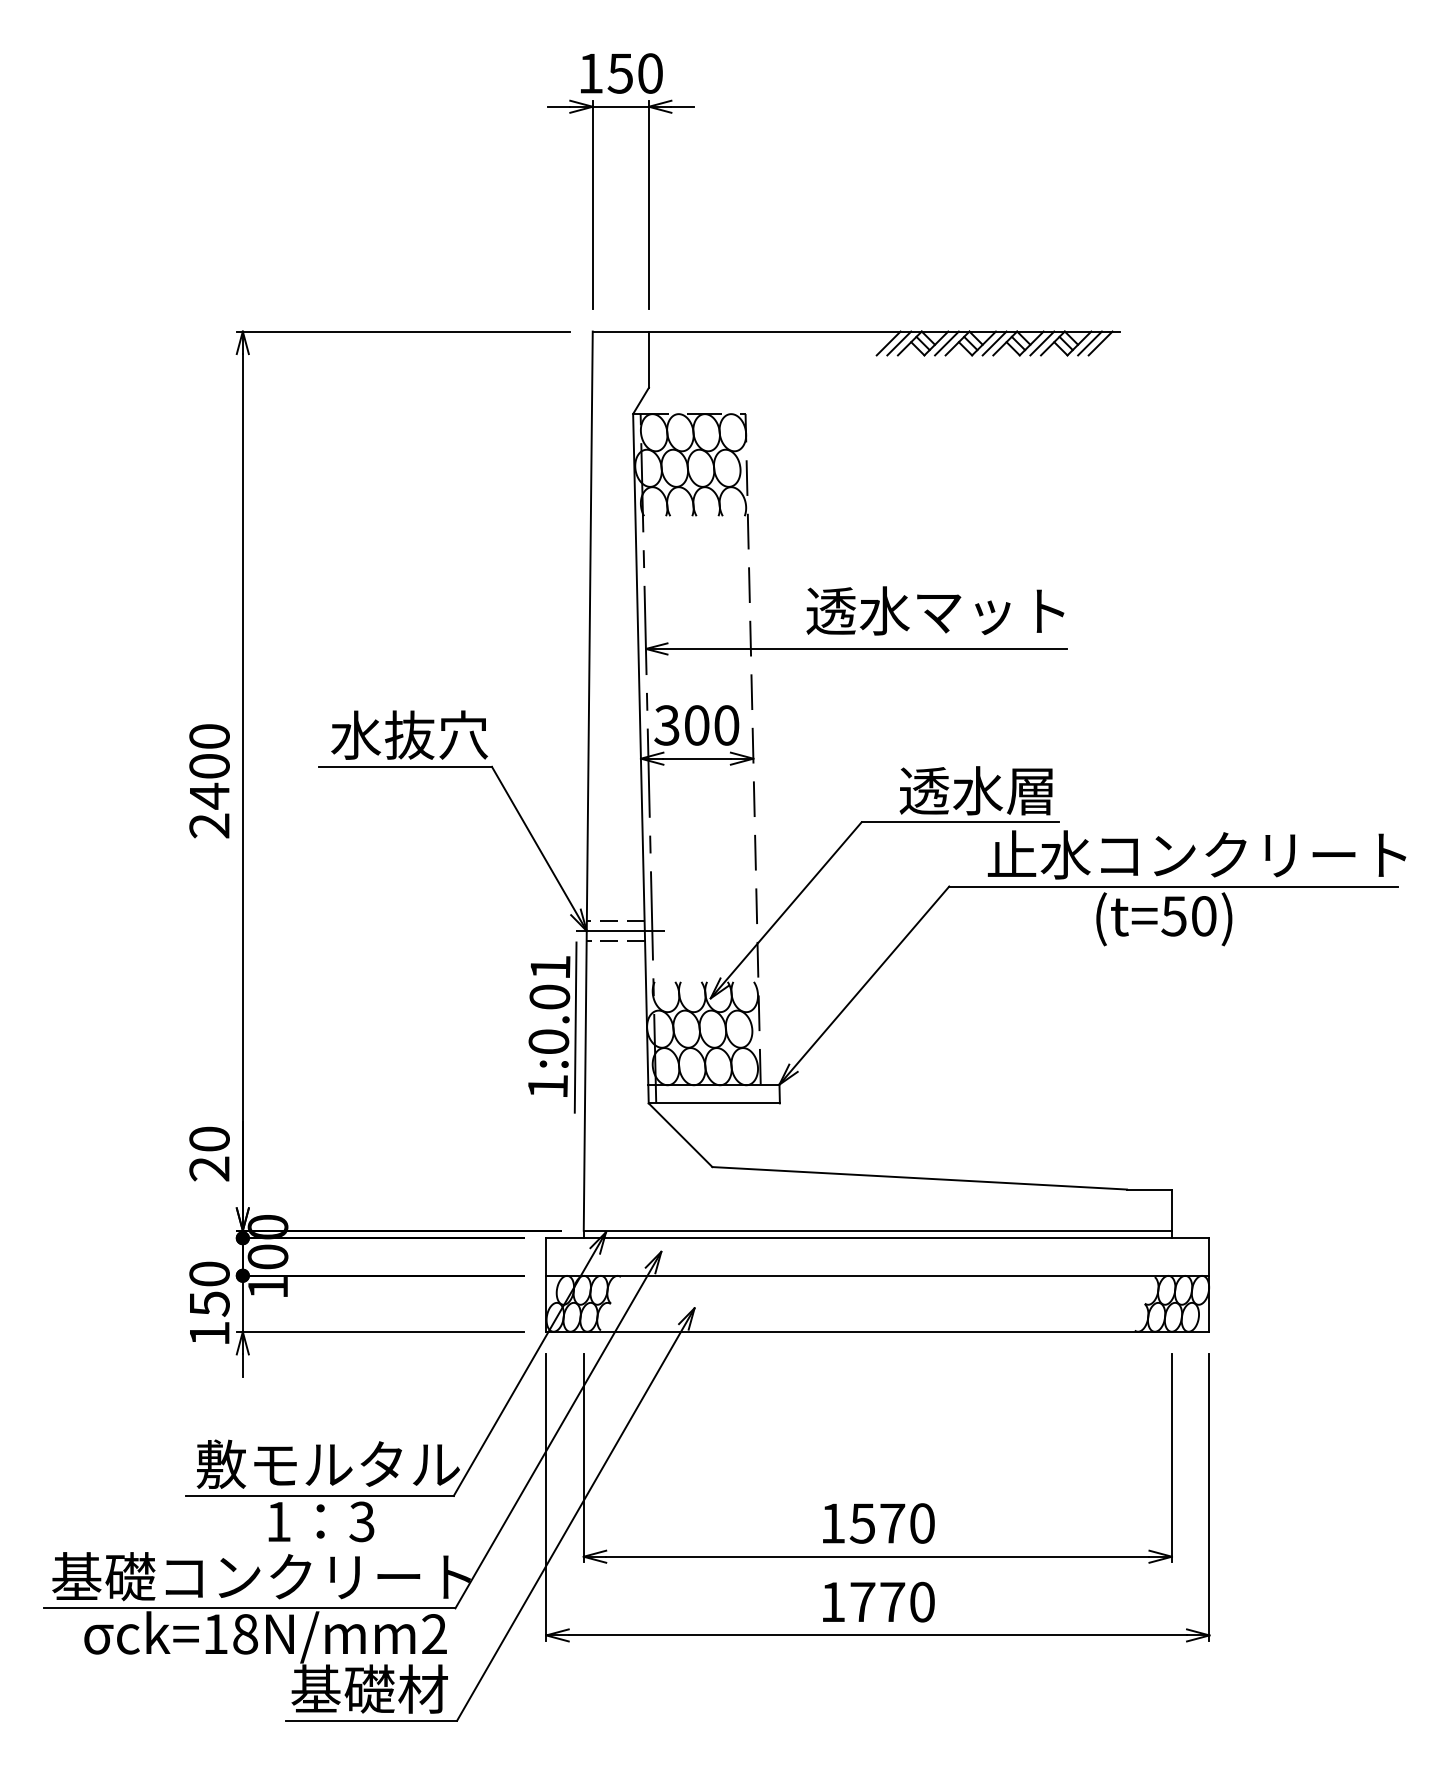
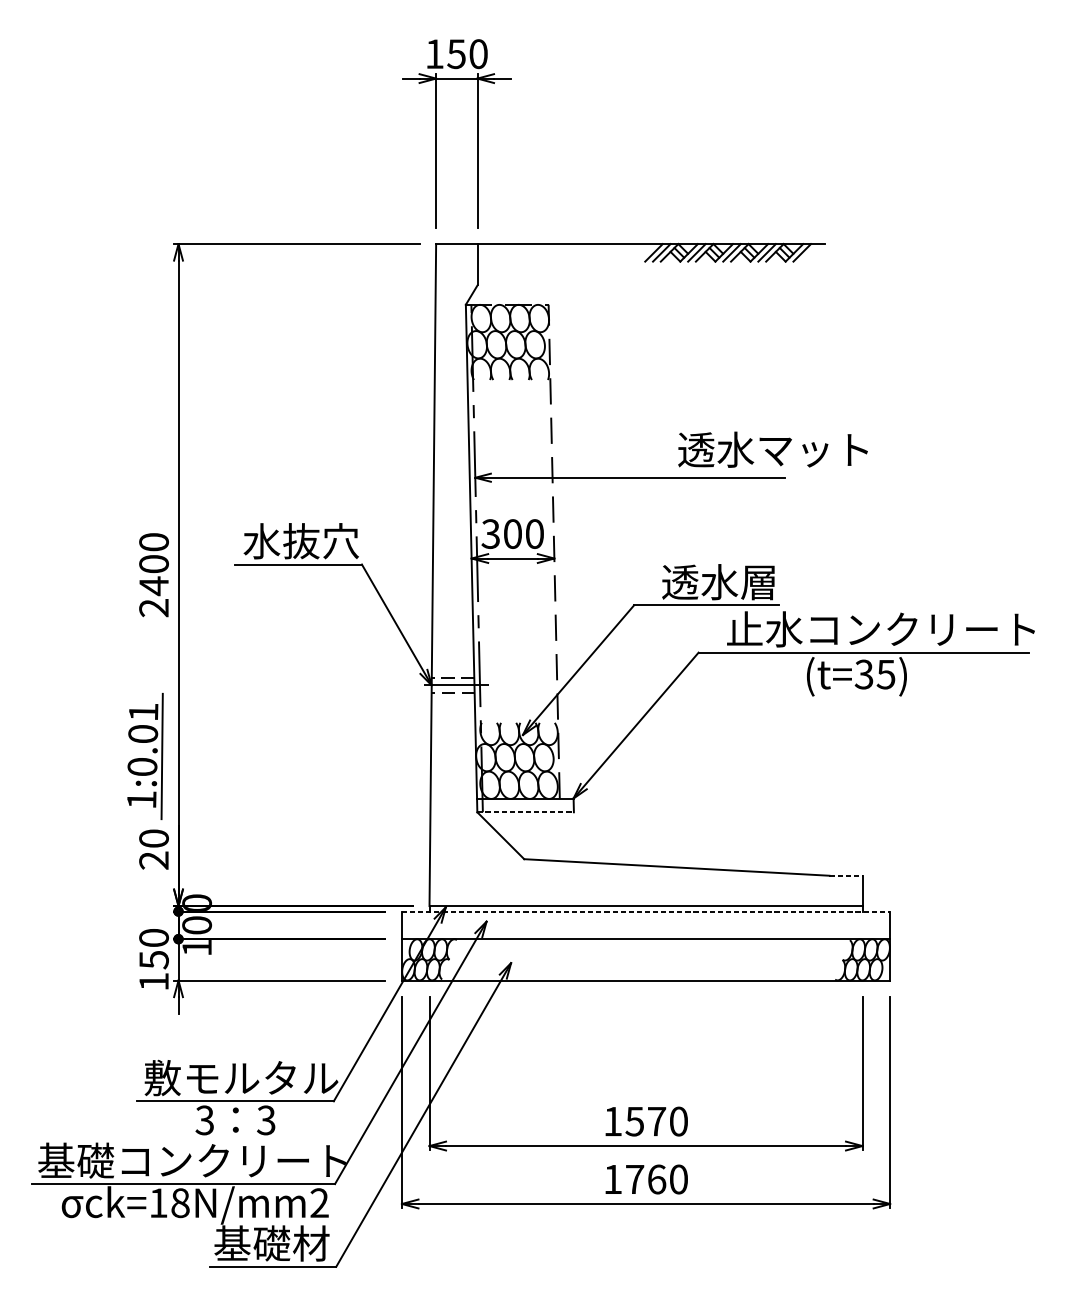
line: (1100, 343) -> (809, 252), removed
text: (935, 610) -> (773, 449), moved
text: (1188, 916) -> (874, 674), (t=50) -> (t=35)
part: (552, 1027) -> (145, 756), moved
line: (714, 1103) -> (525, 812), solid -> dashed
line: (1150, 1189) -> (846, 875), solid -> dashed
line: (877, 1238) -> (645, 911), solid -> dashed
text: (277, 1521) -> (204, 1120), 1 -> 3
text: (892, 1601) -> (656, 1179), 1770 -> 1760

